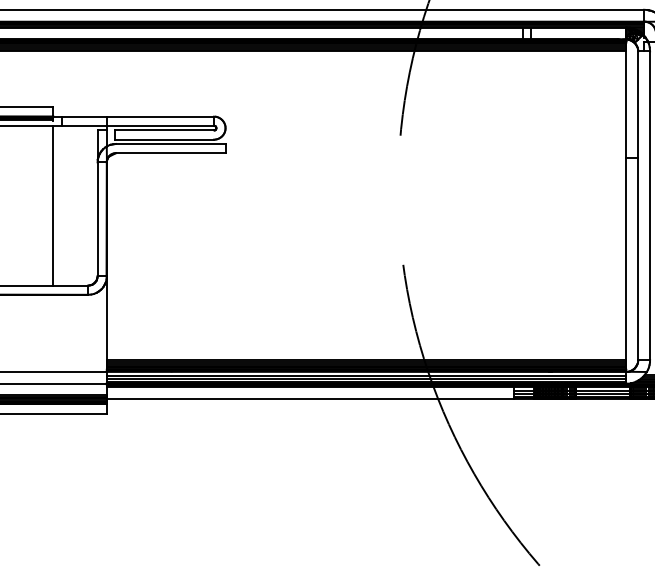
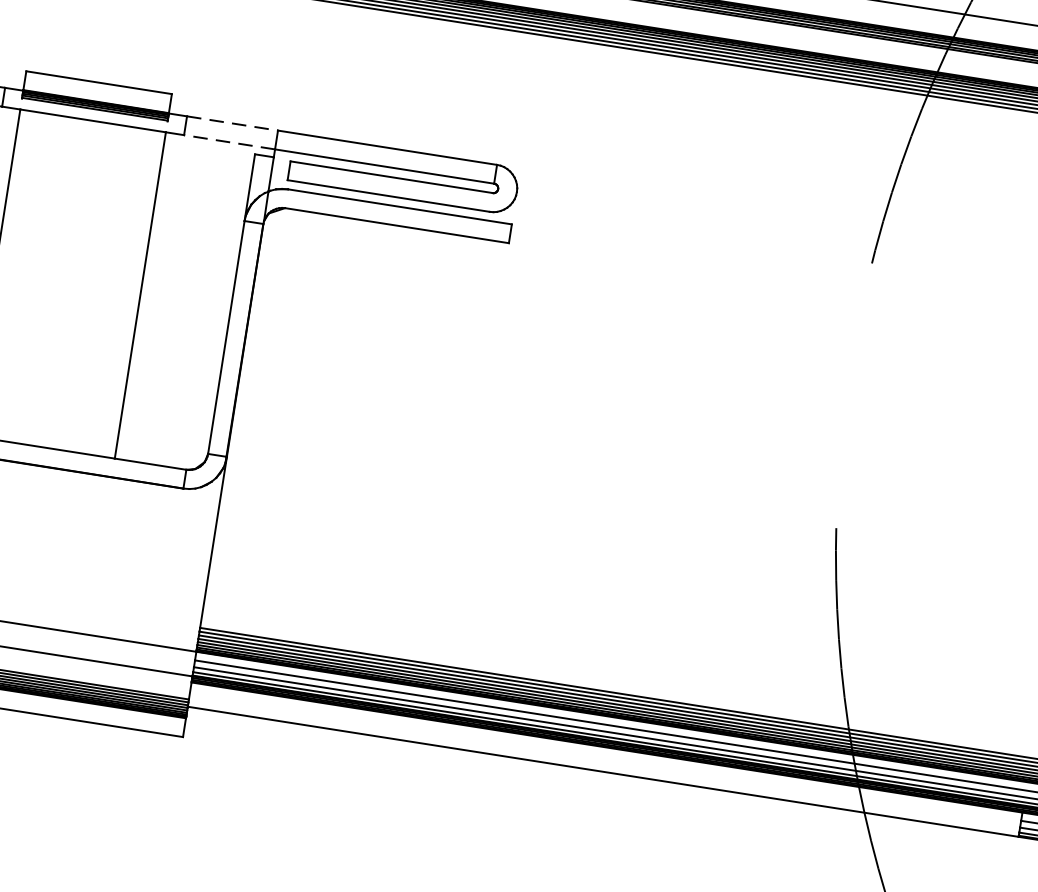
line: (85, 116) -> (234, 123), solid -> dashed
line: (84, 125) -> (229, 141), solid -> dashed

